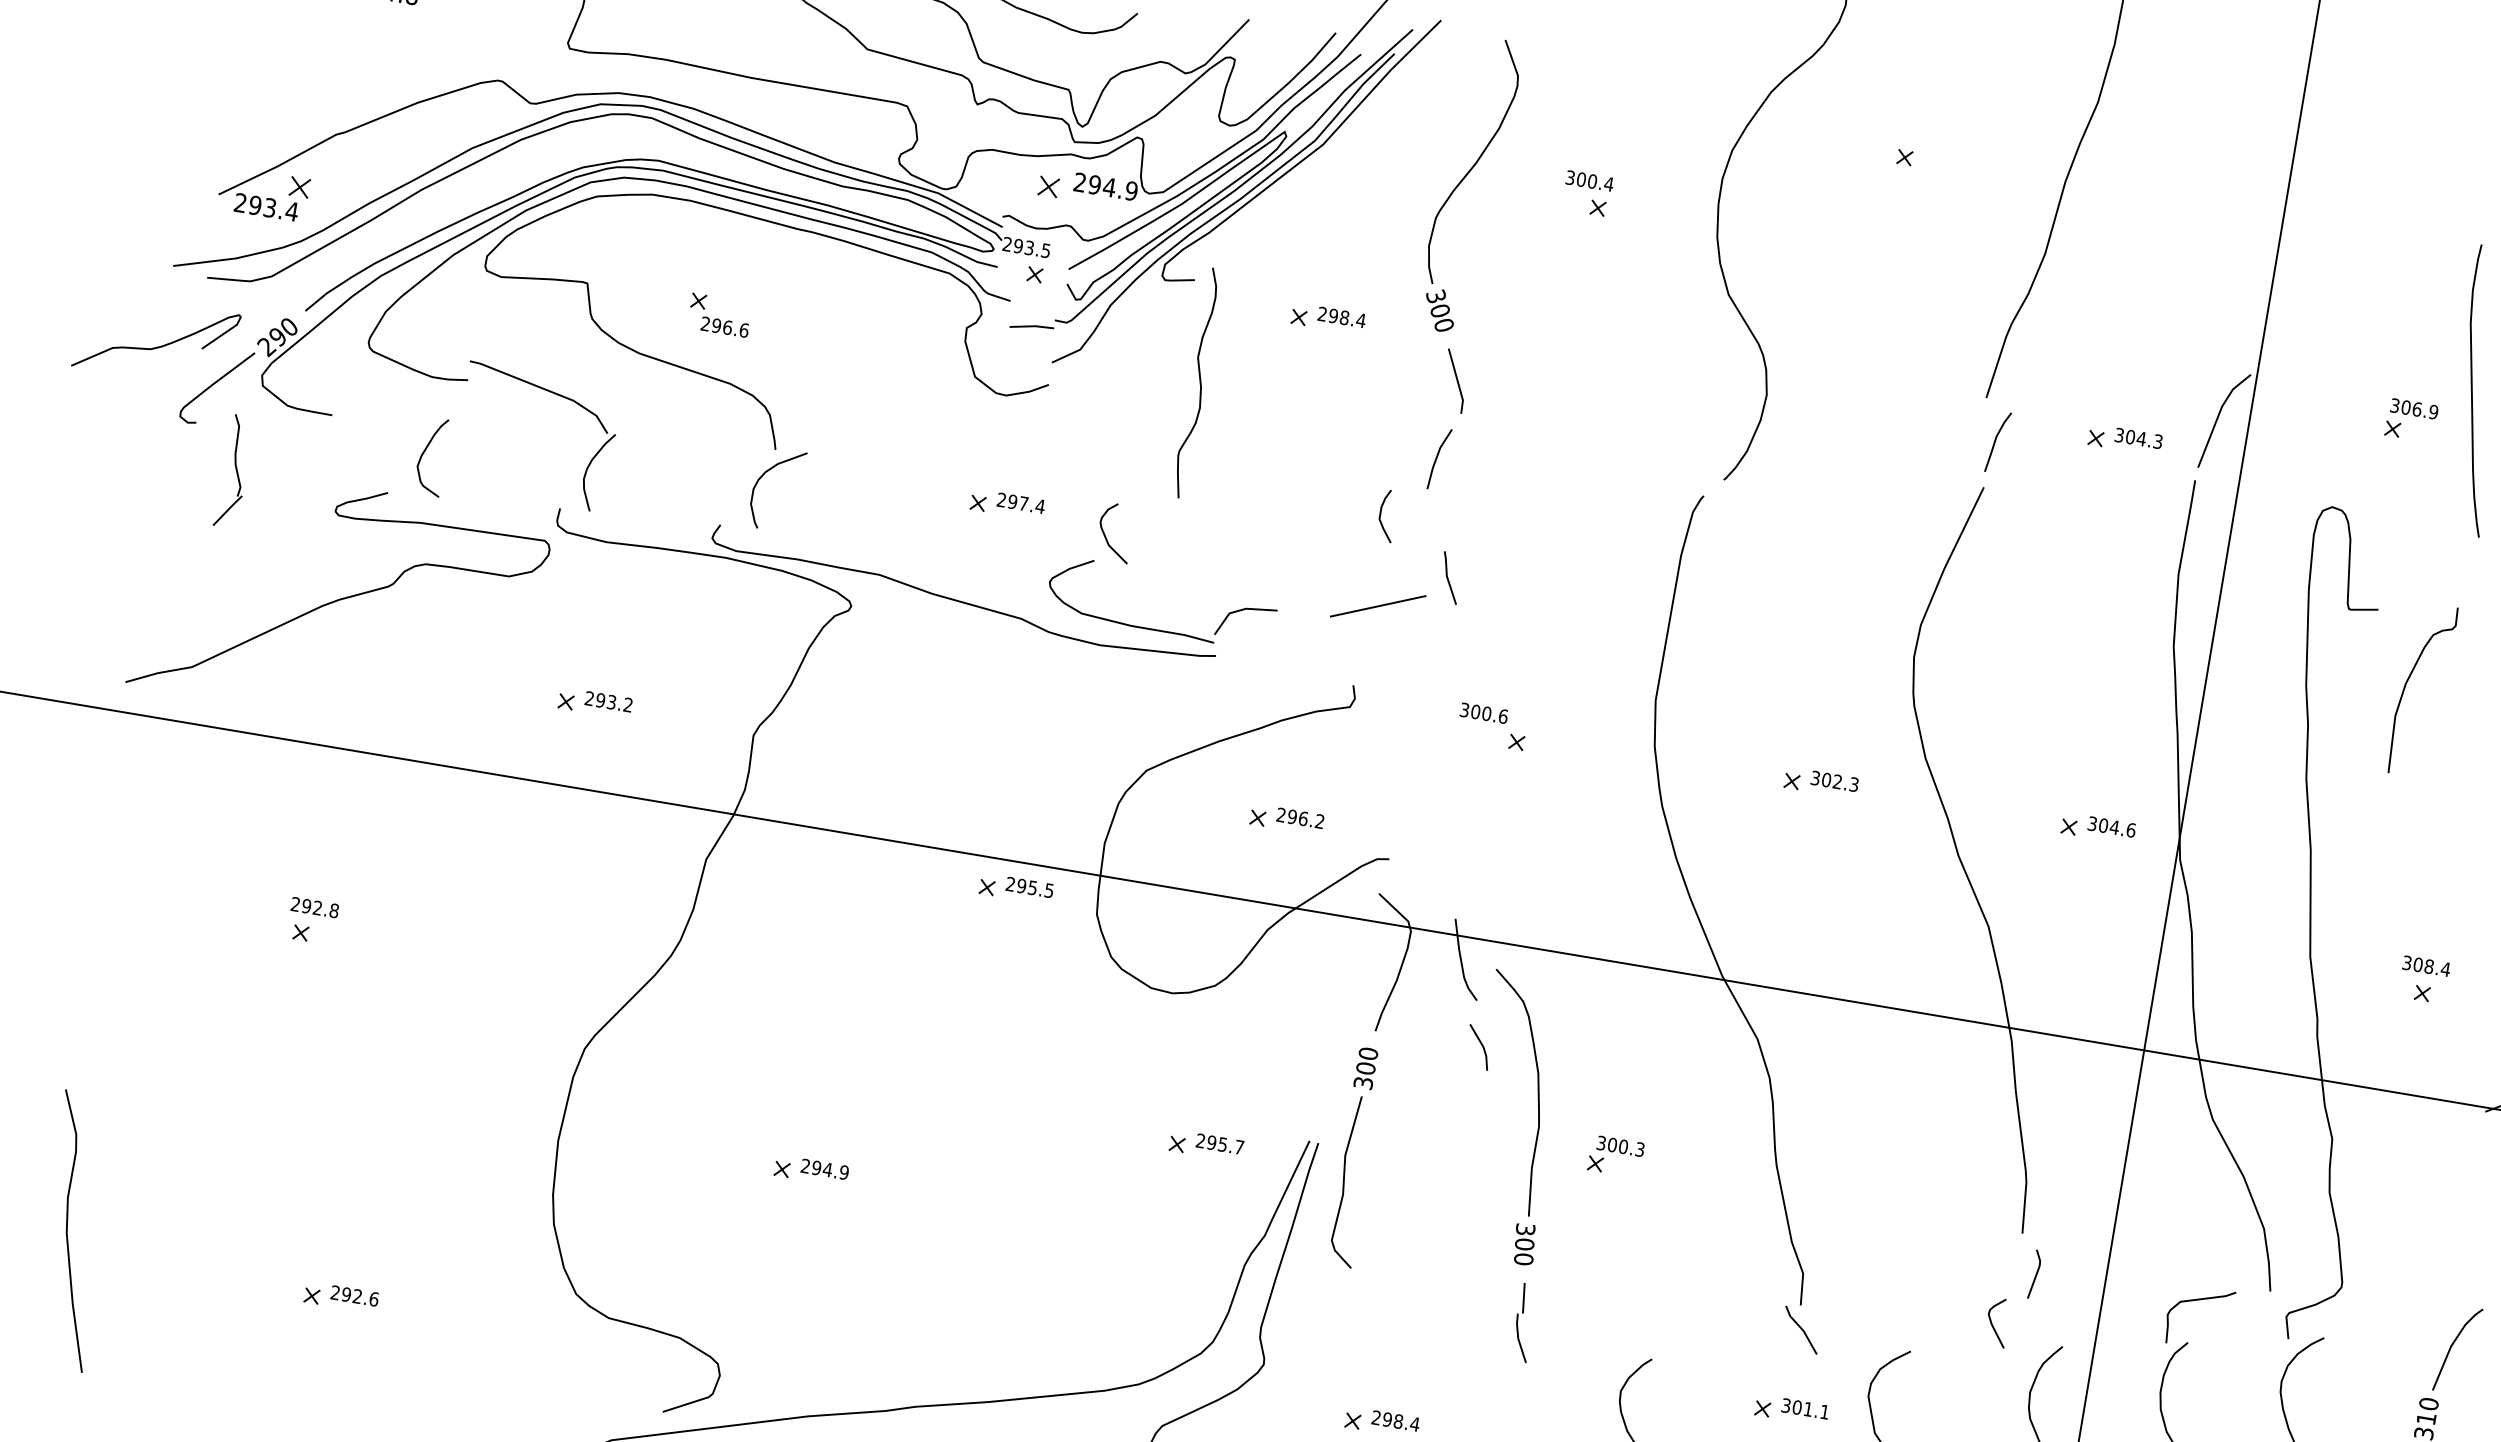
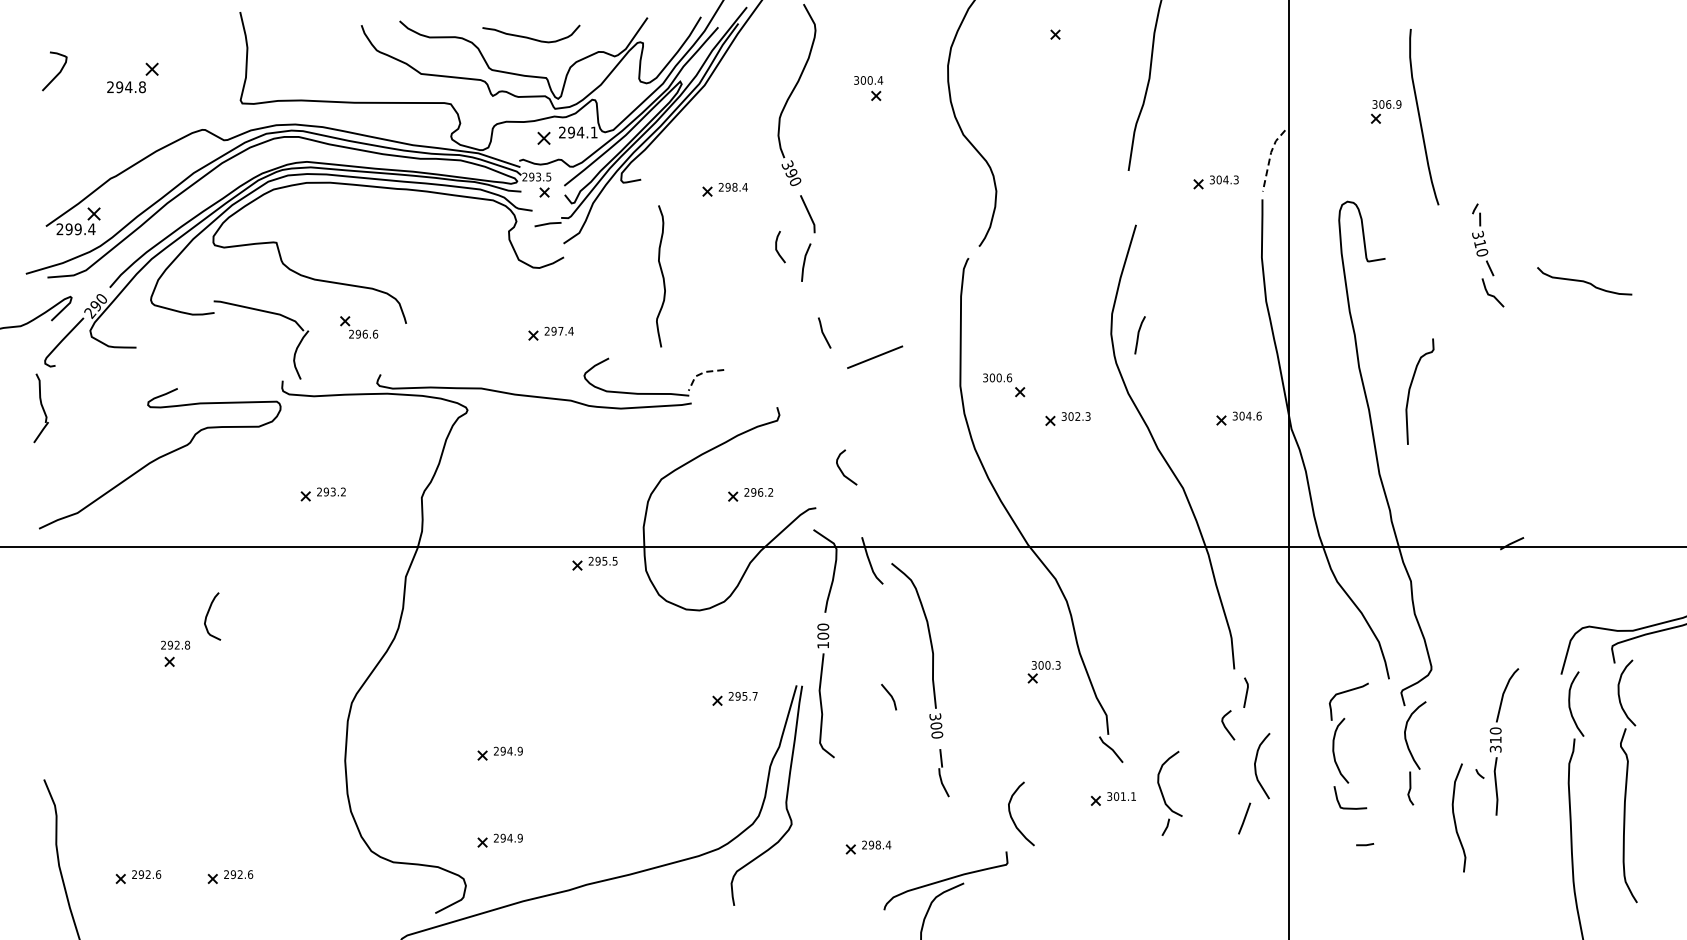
text: (1130, 190) -> (593, 132), 294.9 -> 294.1
text: (269, 206) -> (77, 228), 293.4 -> 299.4
text: (1438, 310) -> (790, 173), 300 -> 390
part: (720, 315) -> (359, 327), moved
curve: (1199, 383) -> (662, 276), moved
line: (2219, 414) -> (1270, 157), solid -> dashed
part: (2411, 420) -> (1386, 111), moved
line: (1997, 442) -> (1139, 335), moved
curve: (425, 452) -> (208, 614), moved
part: (233, 471) -> (40, 408), moved
curve: (764, 475) -> (402, 340), removed
curve: (1382, 515) -> (777, 247), moved
curve: (1106, 534) -> (841, 469), moved
line: (1378, 605) -> (875, 356), moved
line: (1239, 610) -> (701, 373), solid -> dashed
curve: (2407, 685) -> (1410, 390), moved
part: (1493, 727) -> (1004, 385), moved
part: (2423, 979) -> (1449, 476), removed
line: (1480, 1044) -> (889, 695), moved
text: (1363, 1083) -> (823, 645), 300 -> 100
part: (1614, 1157) -> (1043, 672), moved
part: (192, 1271) -> (138, 876), added
part: (786, 1311) -> (499, 840), added

